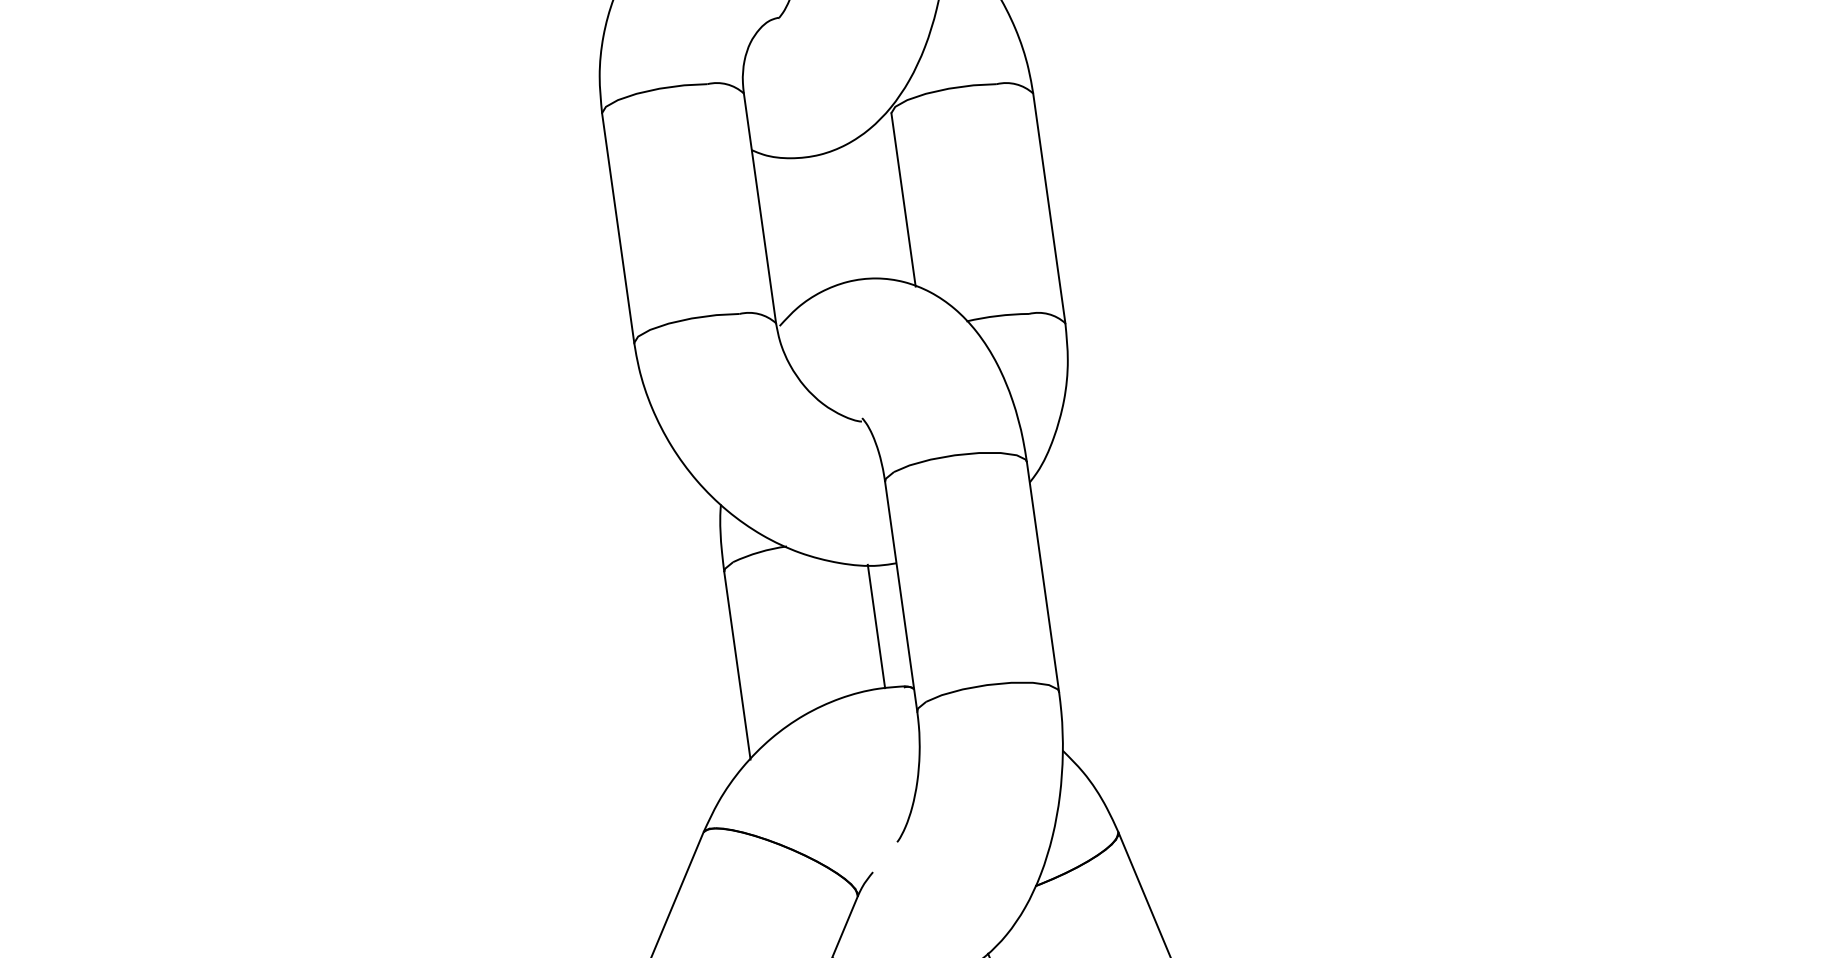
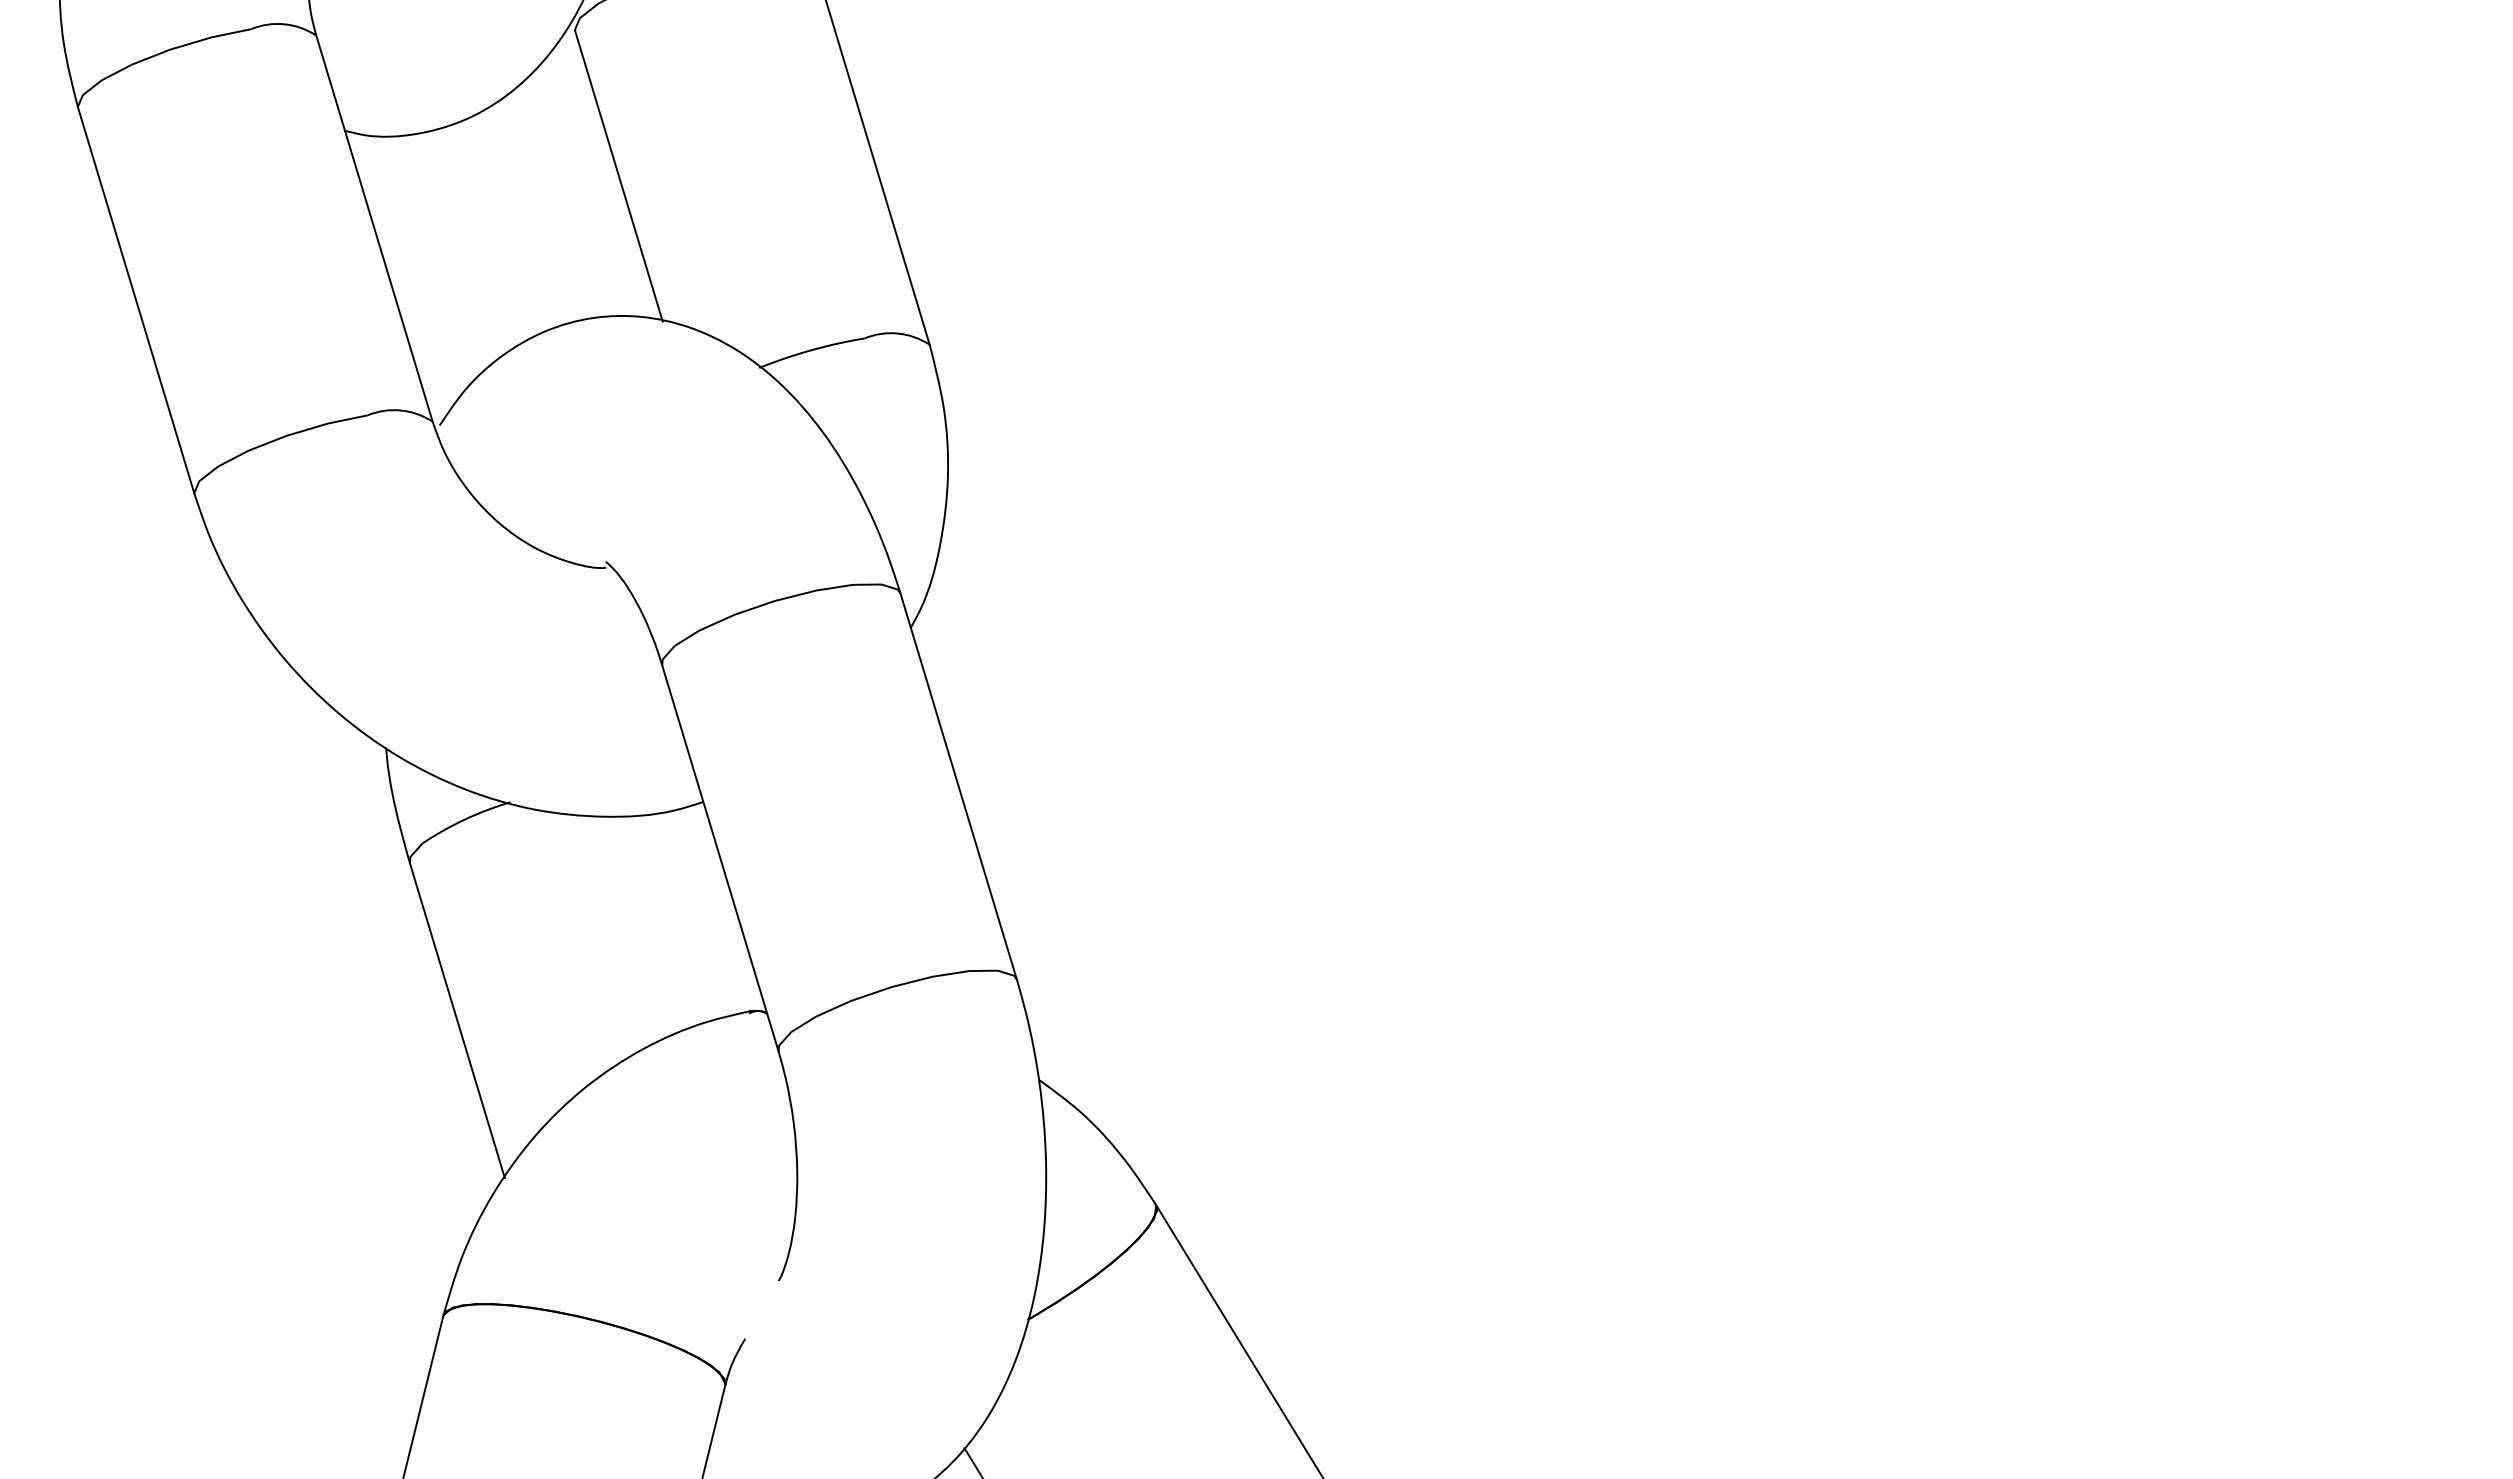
line: (876, 626) -> (685, 915), removed

